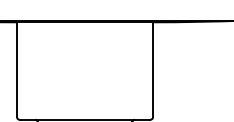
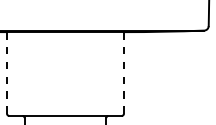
line: (17, 69) -> (7, 72), solid -> dashed
line: (152, 69) -> (123, 72), solid -> dashed

